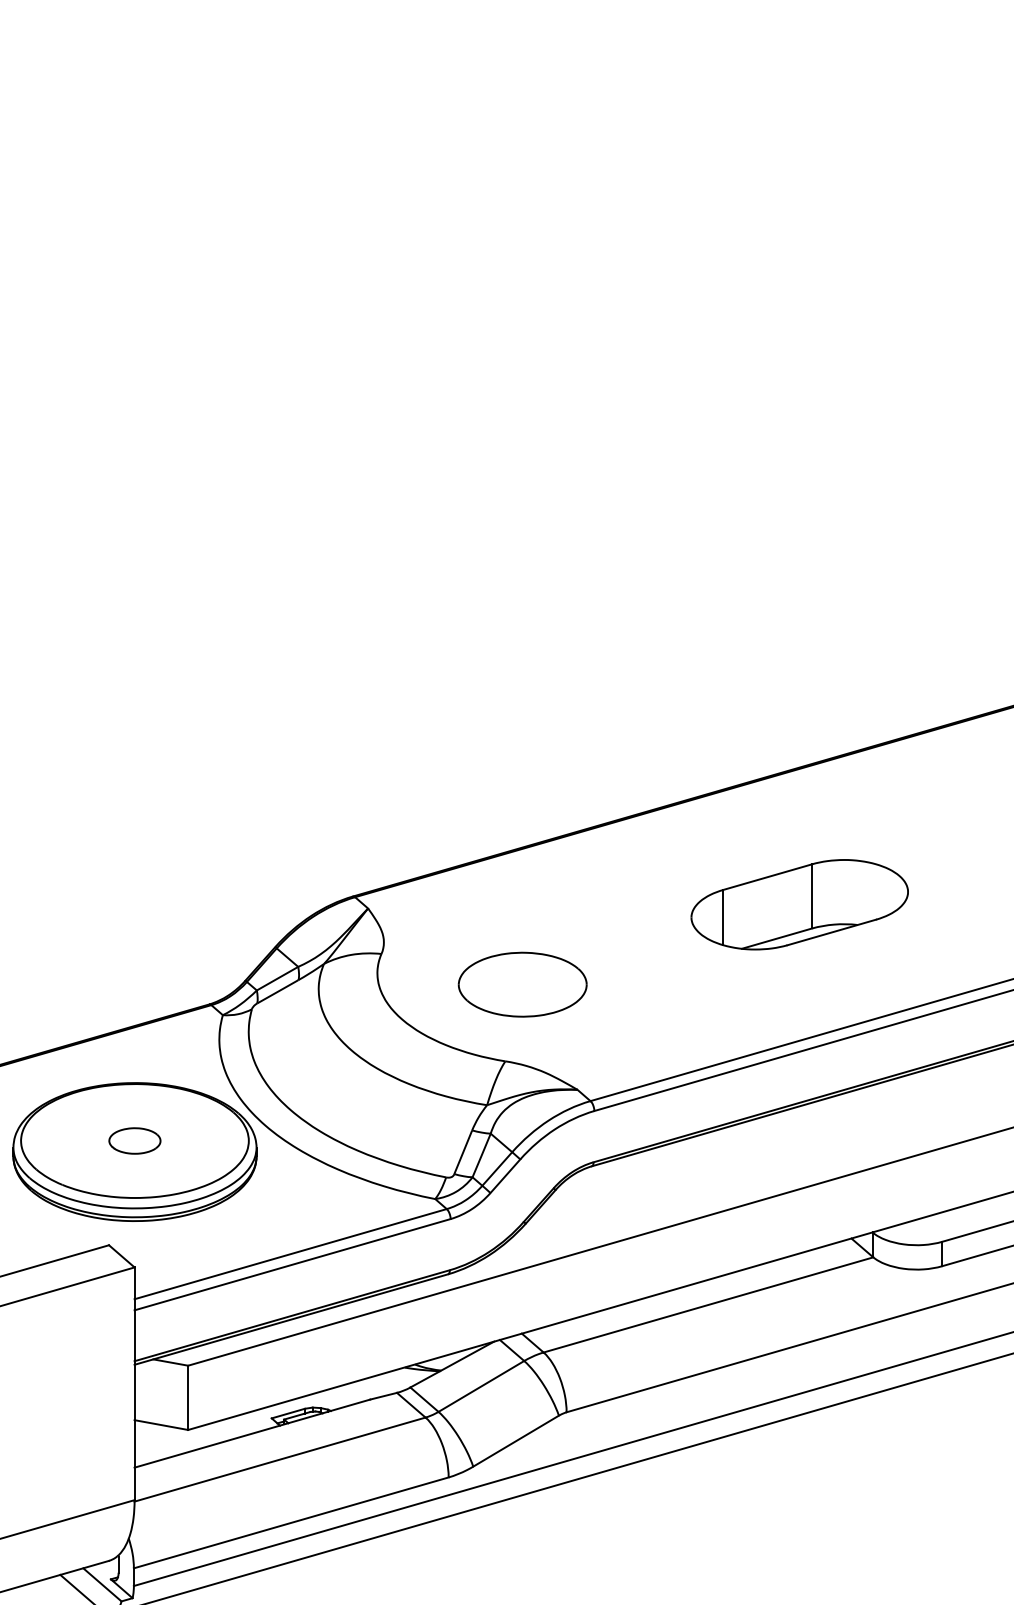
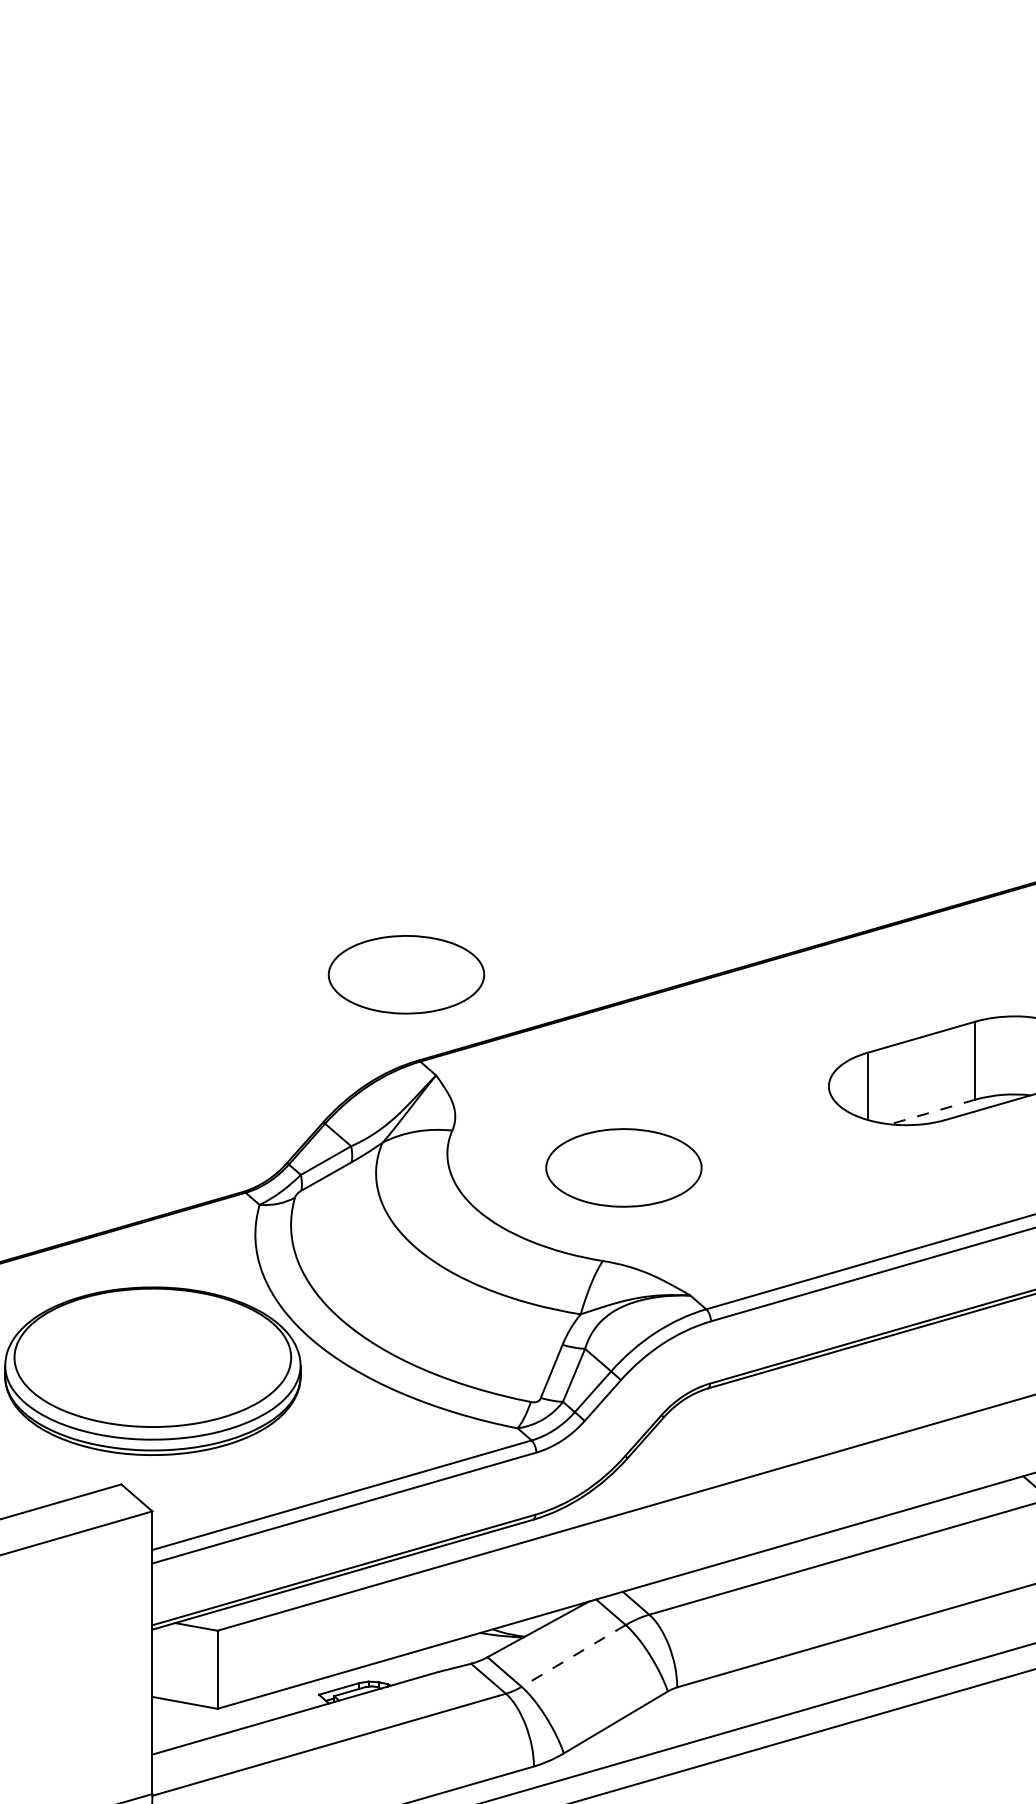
part: (343, 825) -> (406, 974), added
line: (777, 938) -> (933, 1111), solid -> dashed
part: (134, 1140) -> (152, 1357), removed
line: (481, 1386) -> (573, 1656), solid -> dashed

